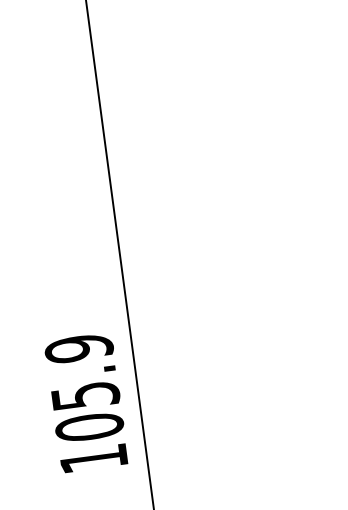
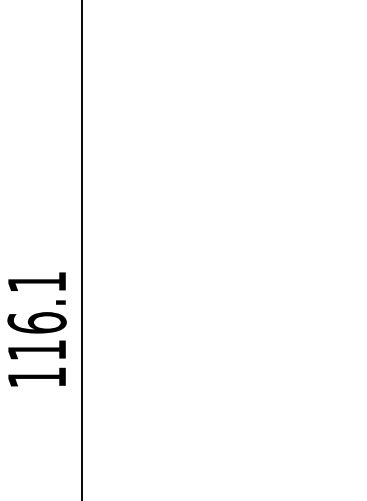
text: (83, 387) -> (36, 315), 105.9 -> 116.1

